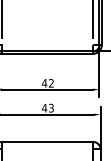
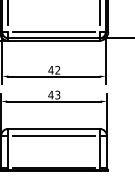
line: (48, 45) -> (54, 32), added
line: (48, 149) -> (54, 136), added

